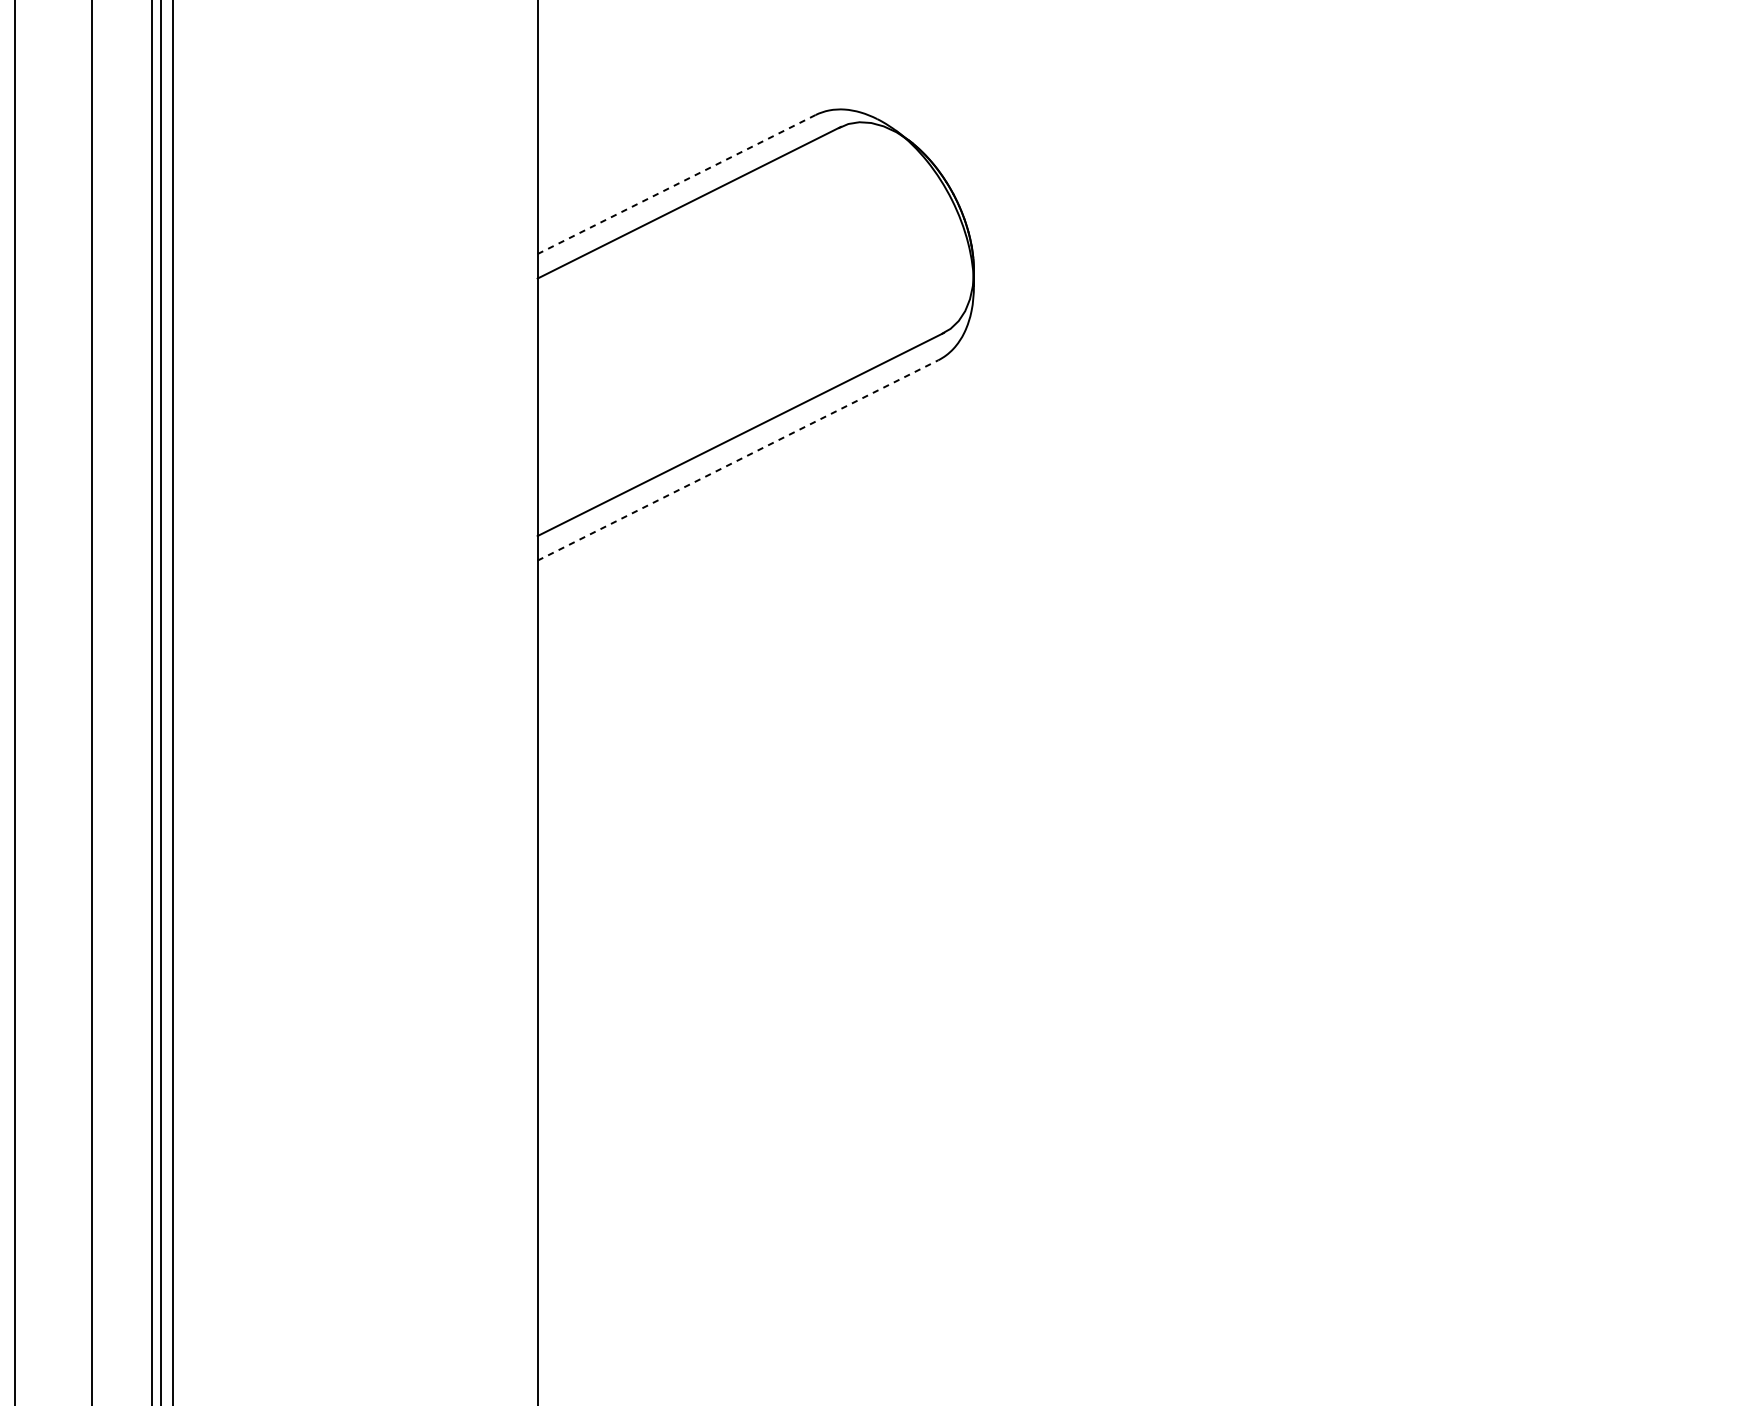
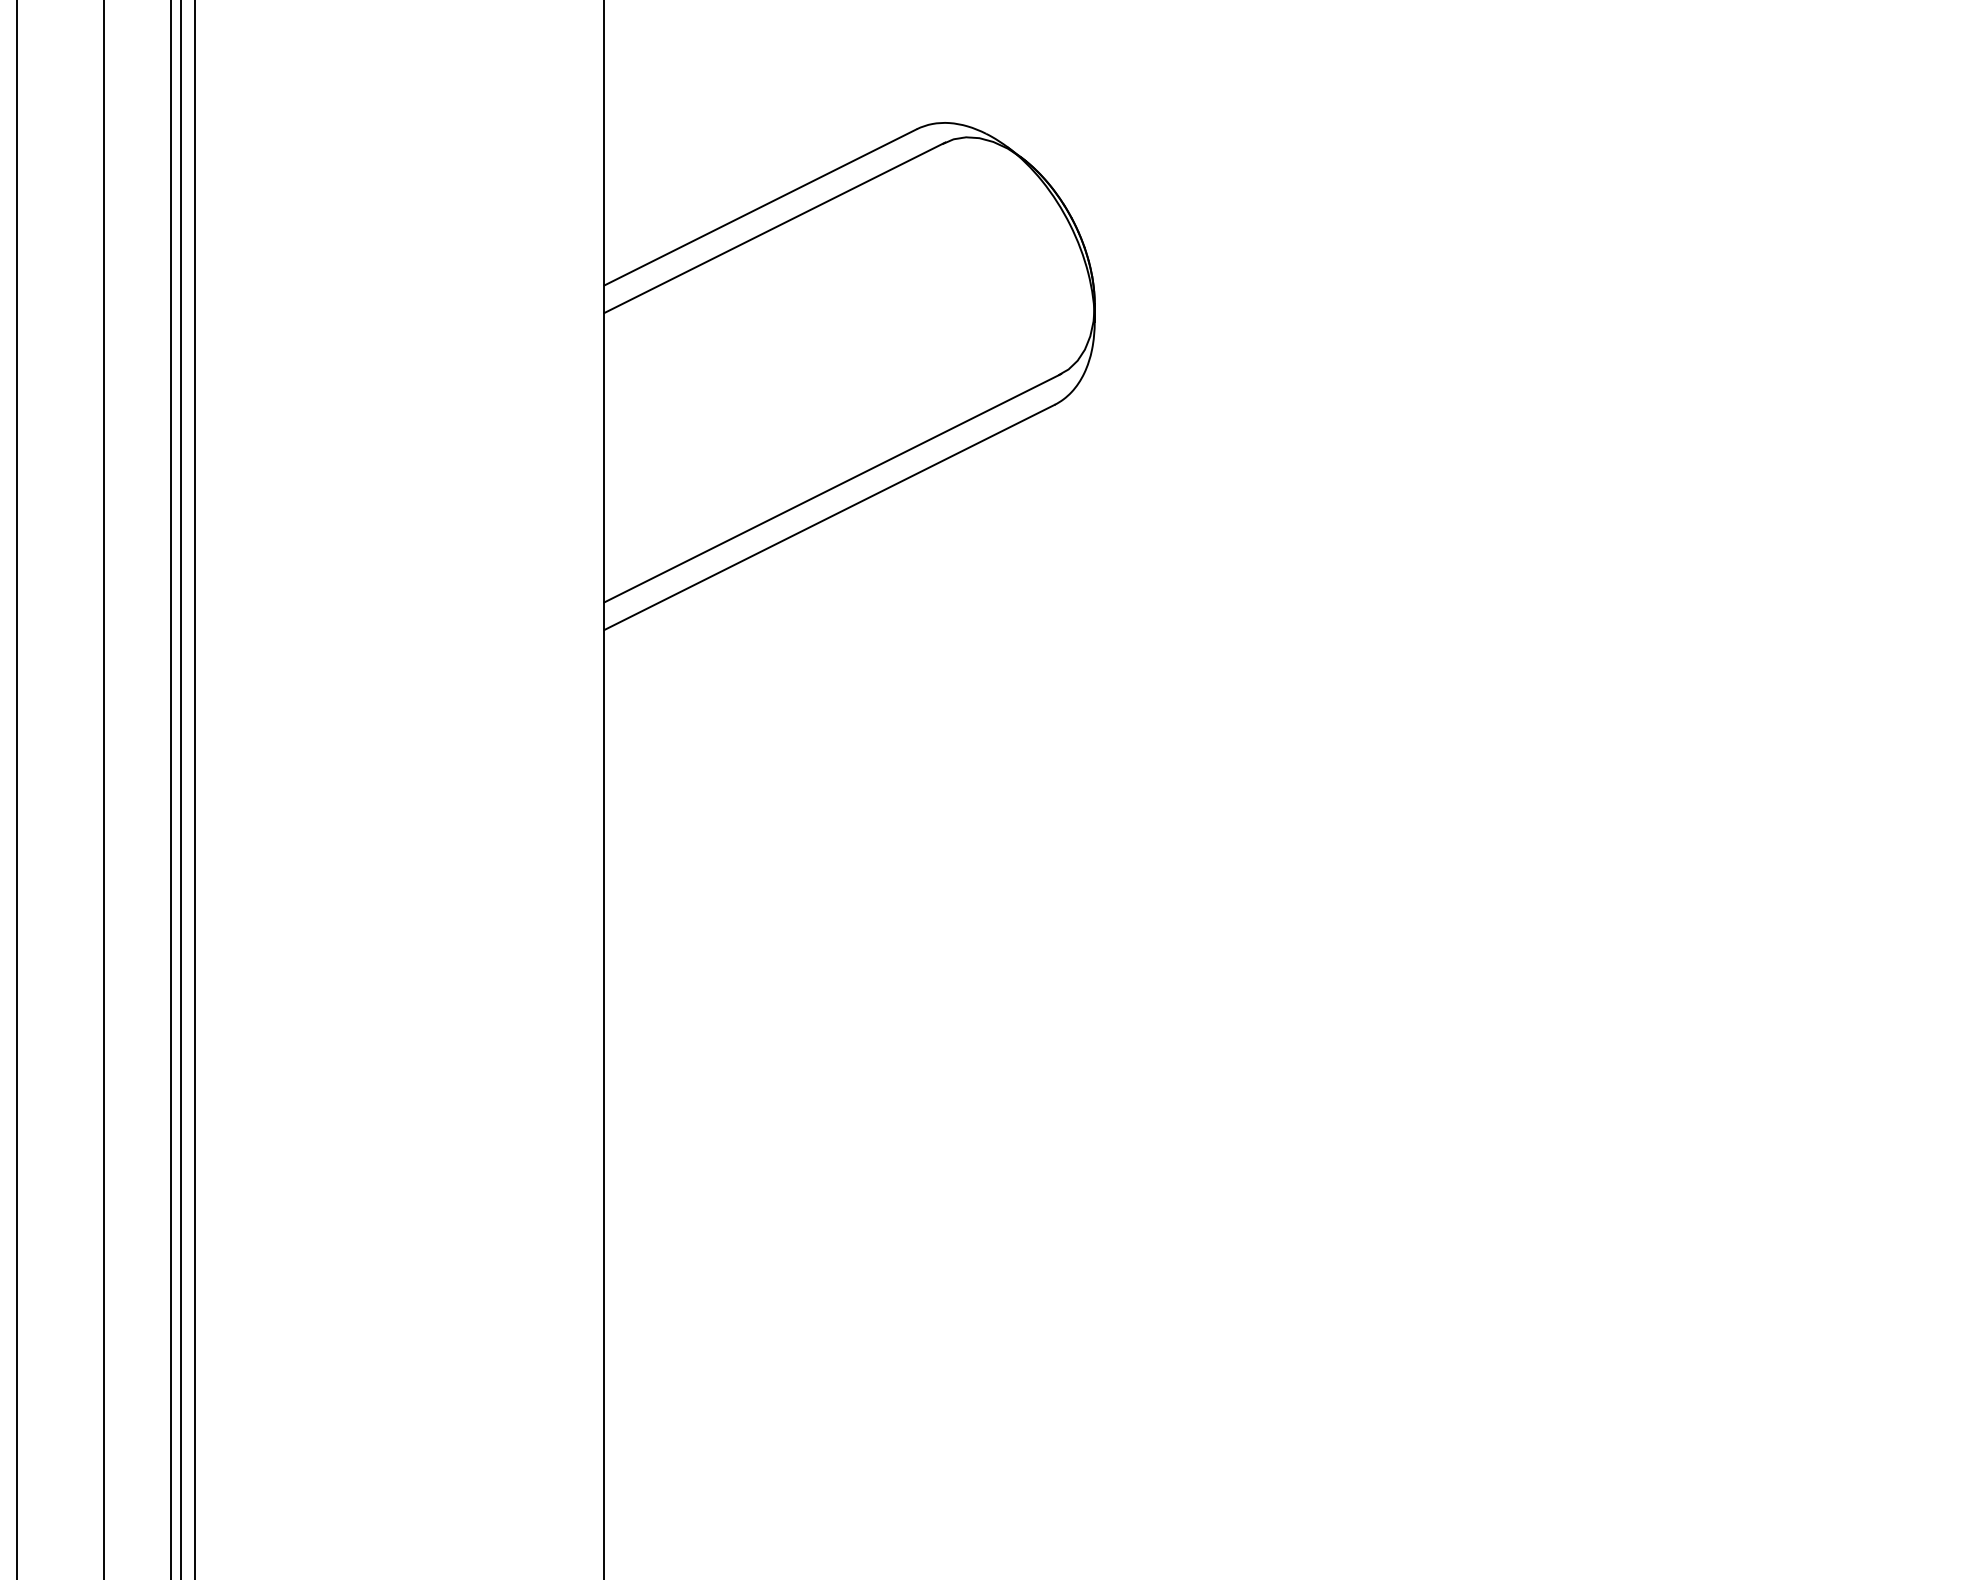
line: (676, 184) -> (760, 207), dashed -> solid
line: (737, 460) -> (829, 517), dashed -> solid

